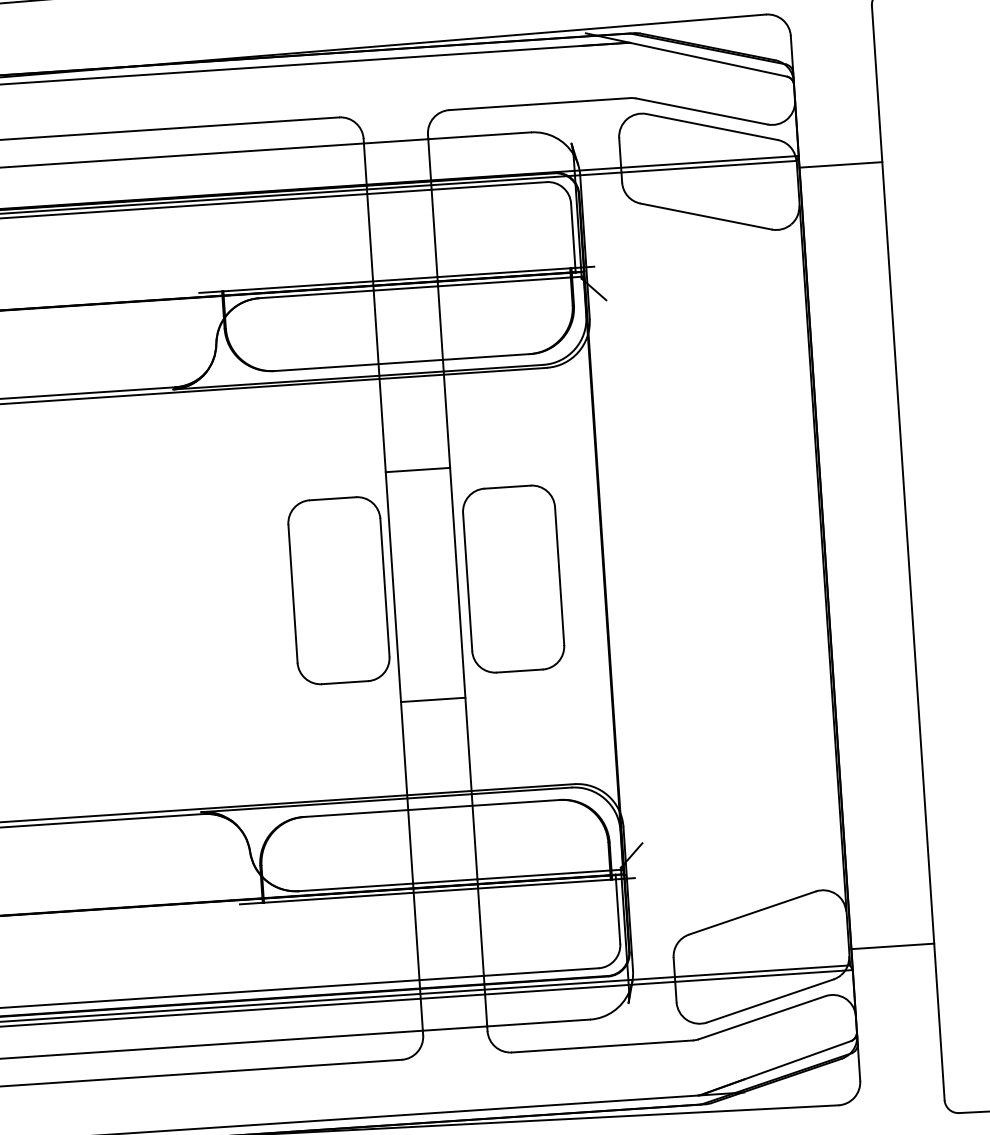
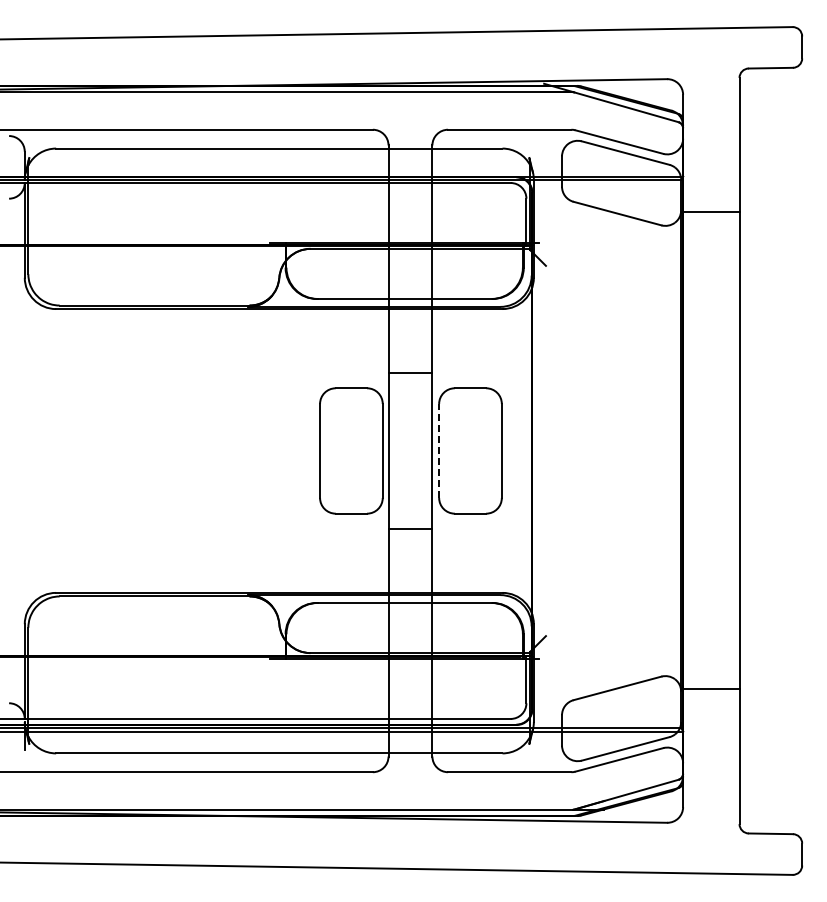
line: (841, 164) -> (711, 211), moved
line: (468, 581) -> (439, 450), solid -> dashed
line: (893, 946) -> (711, 689), moved

